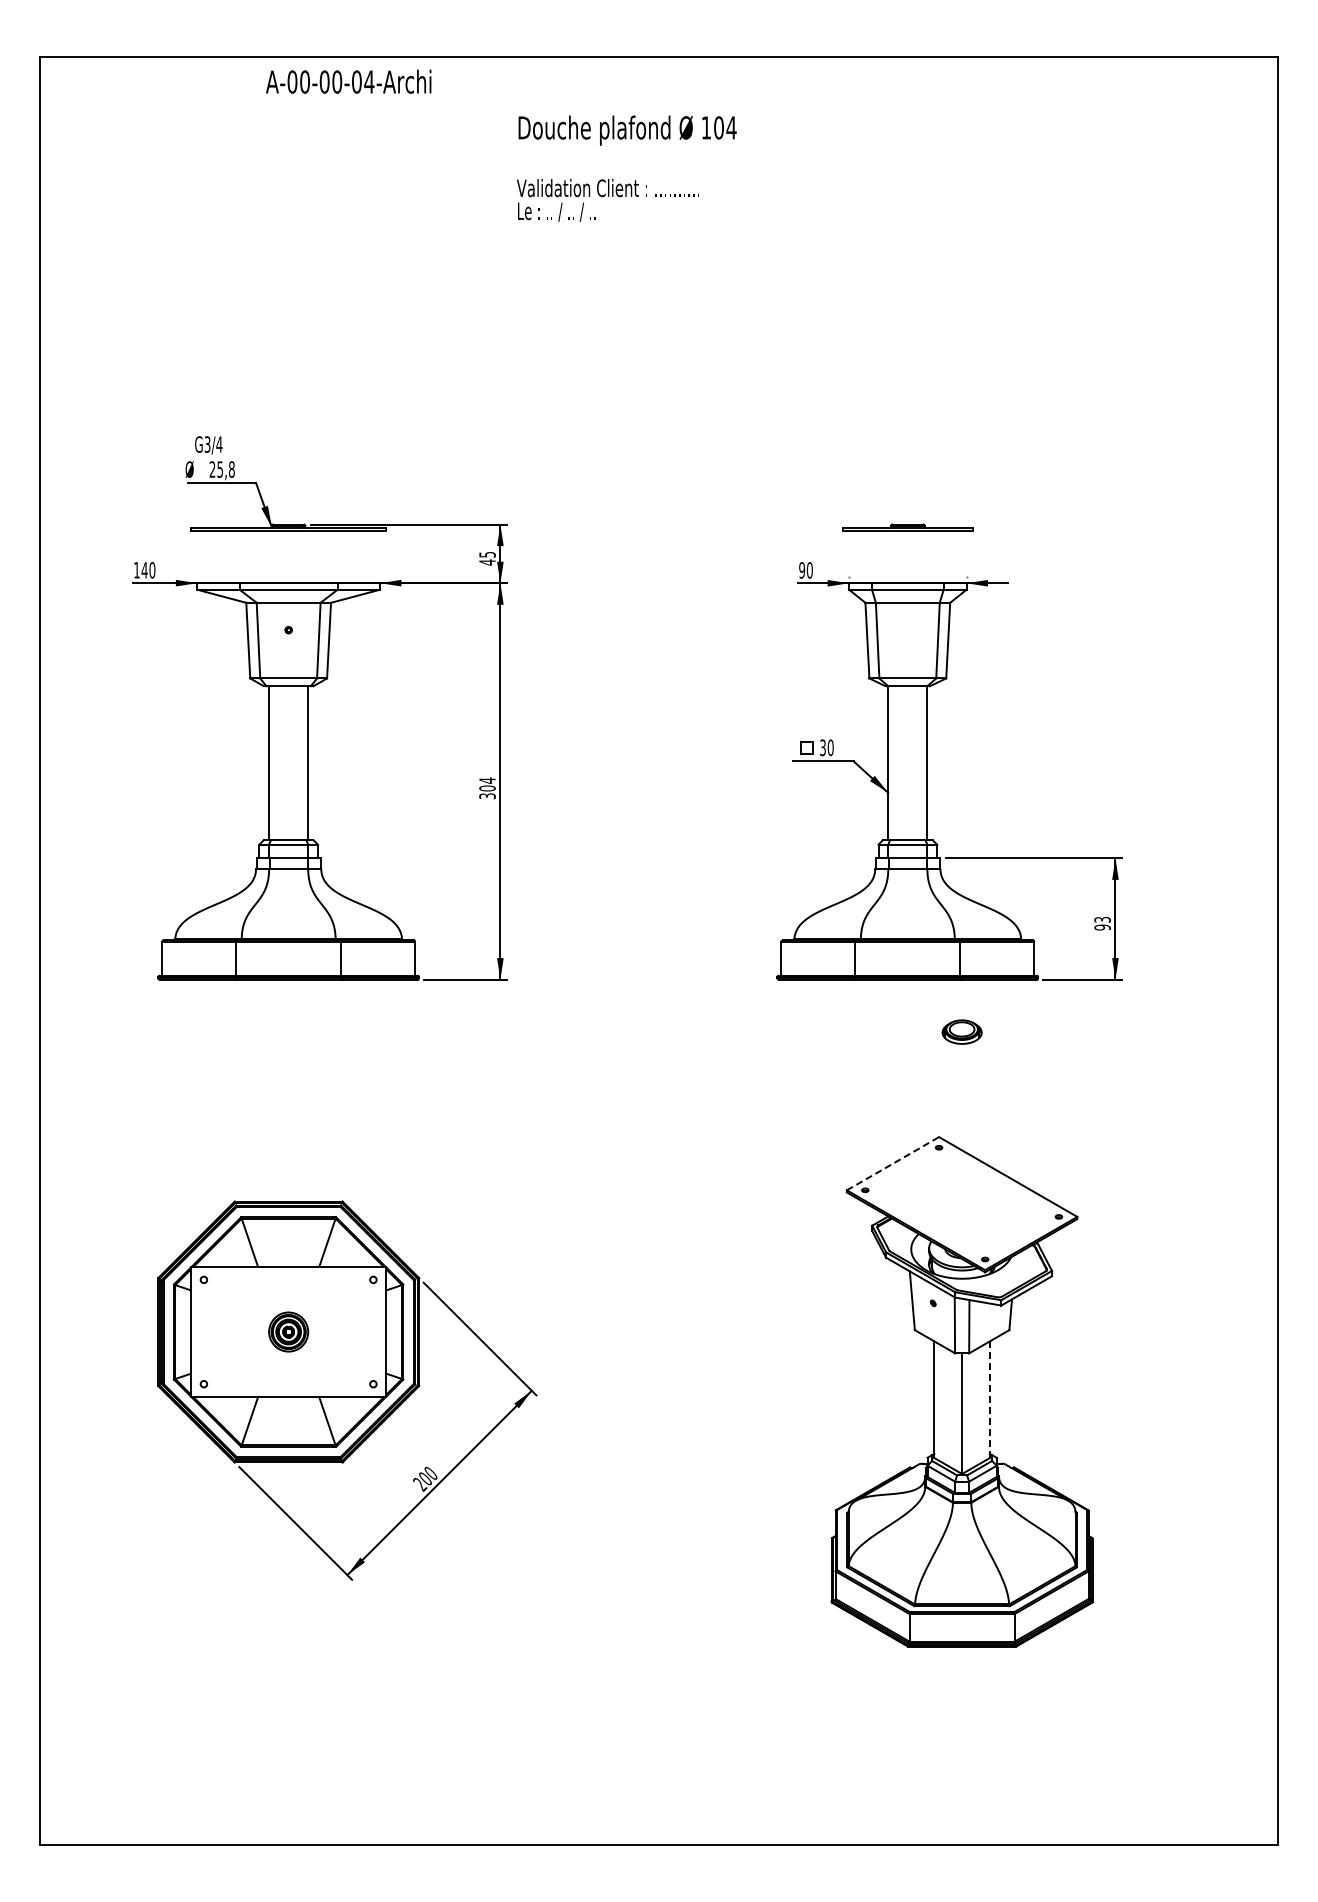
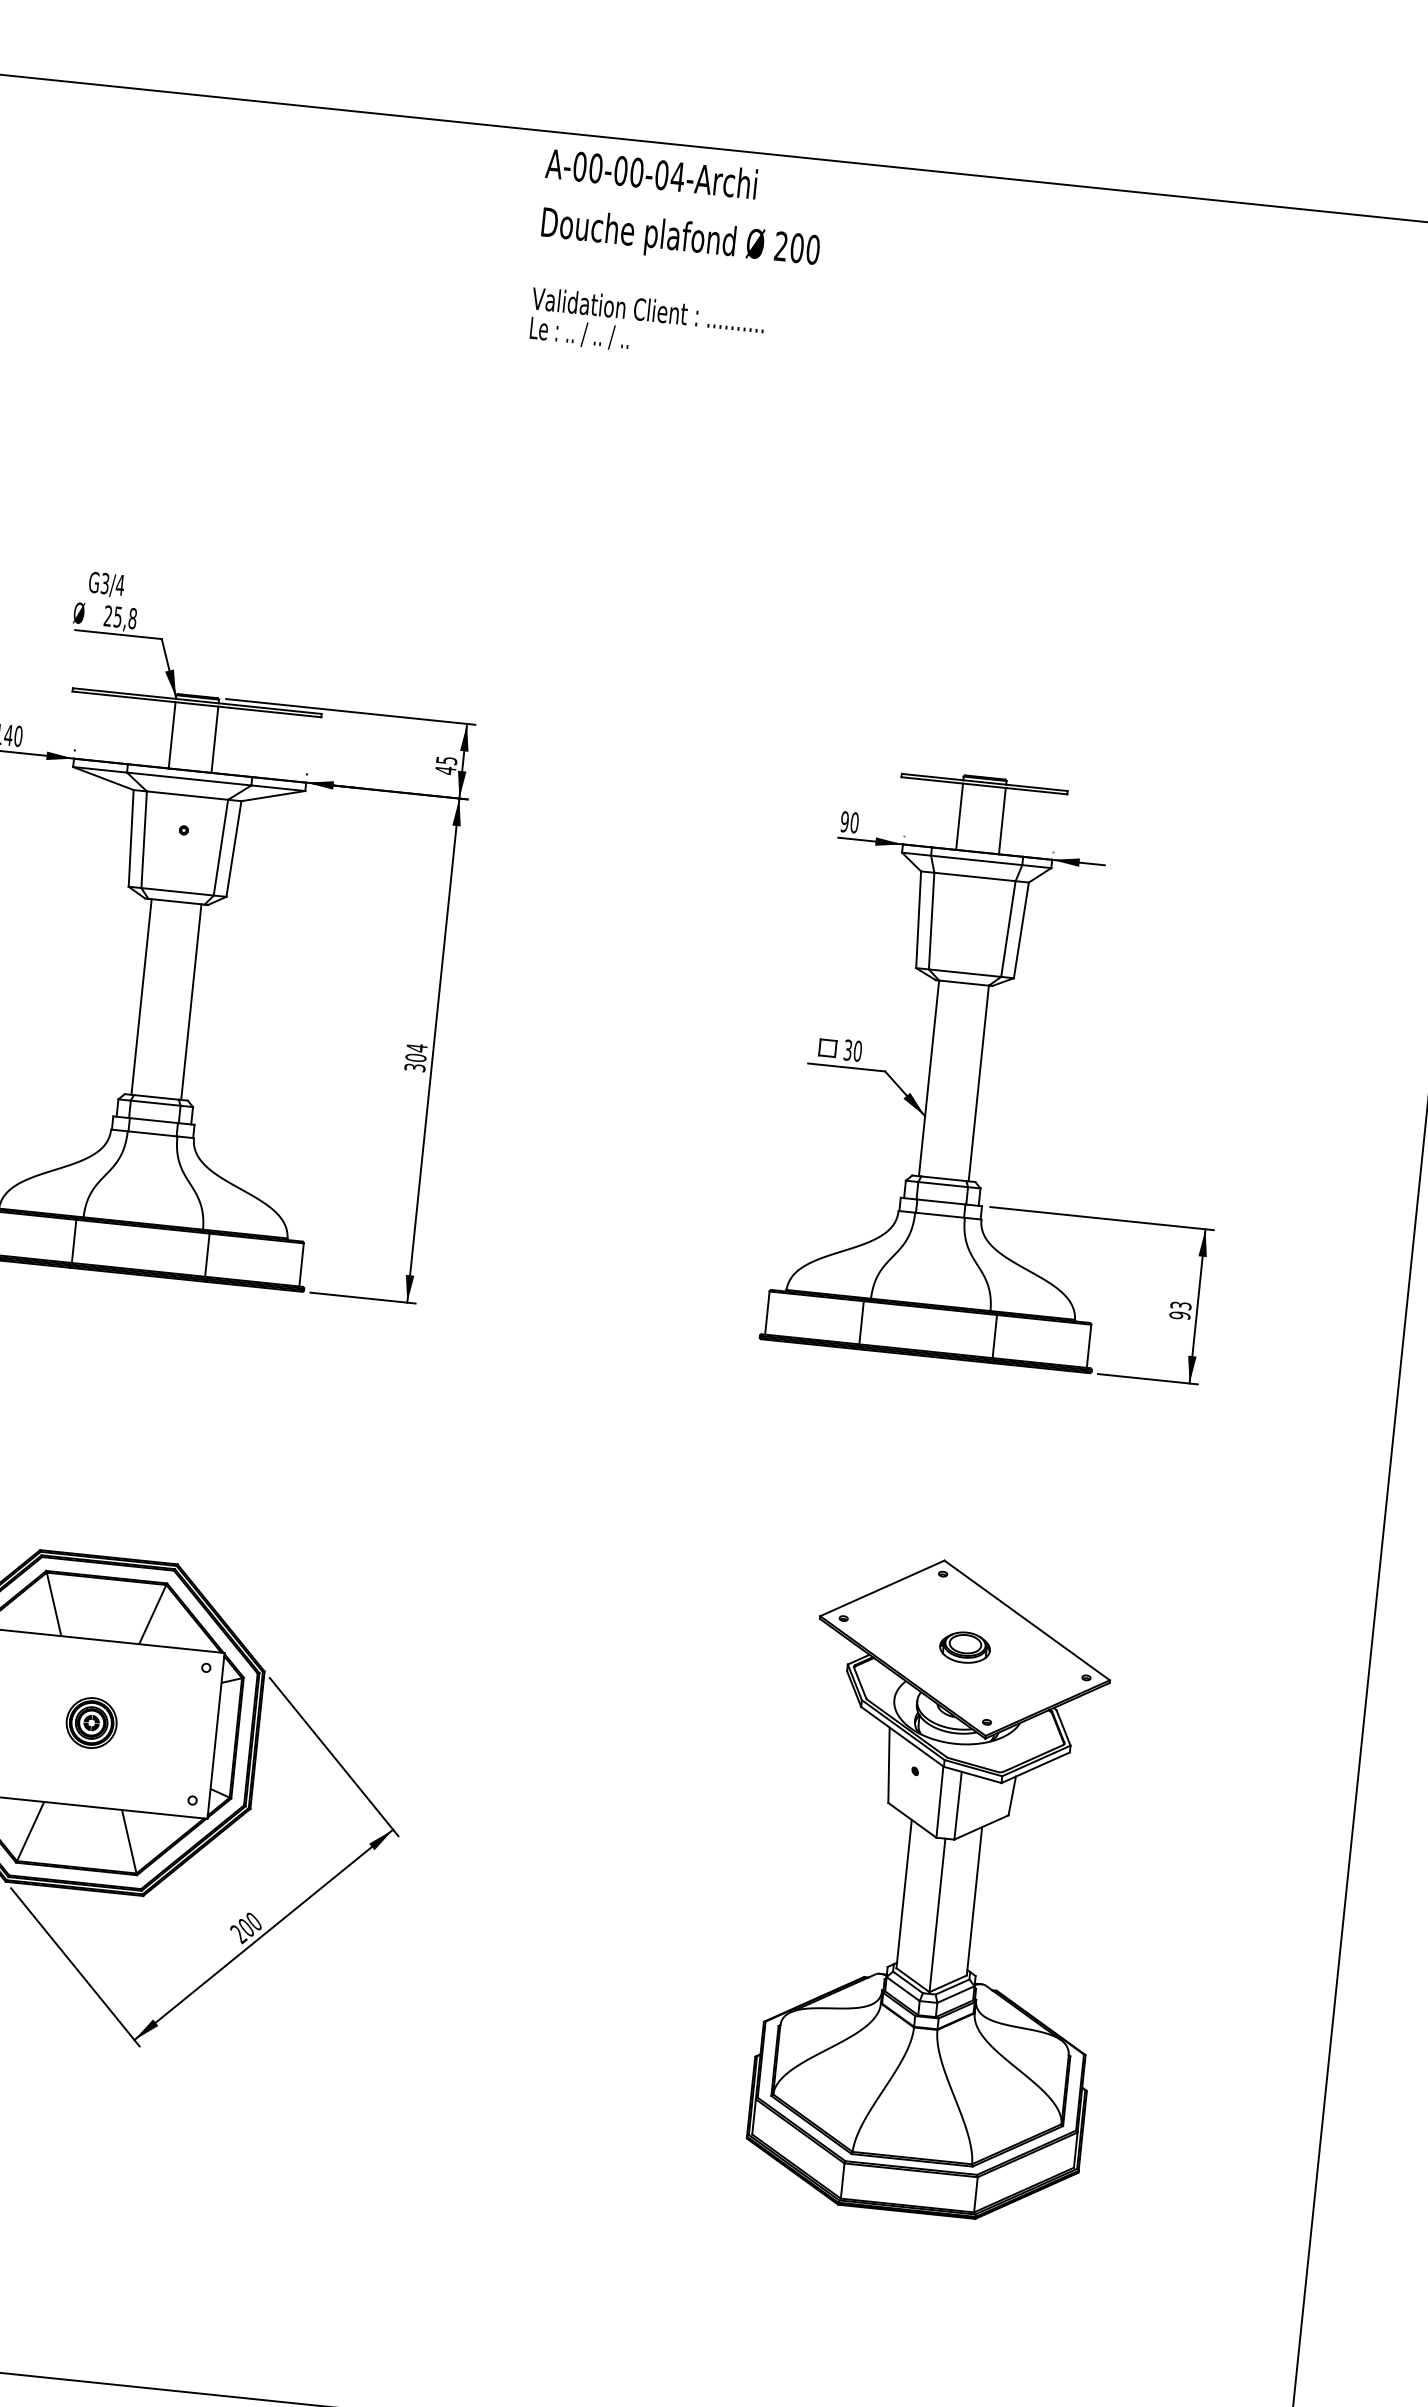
text: (348, 81) -> (651, 173), moved
text: (718, 127) -> (796, 247), 104 -> 200
line: (271, 557) -> (171, 735), added
line: (305, 557) -> (214, 740), added
line: (891, 557) -> (960, 817), added
line: (924, 557) -> (1002, 821), added
part: (961, 1031) -> (964, 1646), moved
line: (893, 1163) -> (883, 1588), dashed -> solid
line: (989, 1399) -> (974, 1900), dashed -> solid

